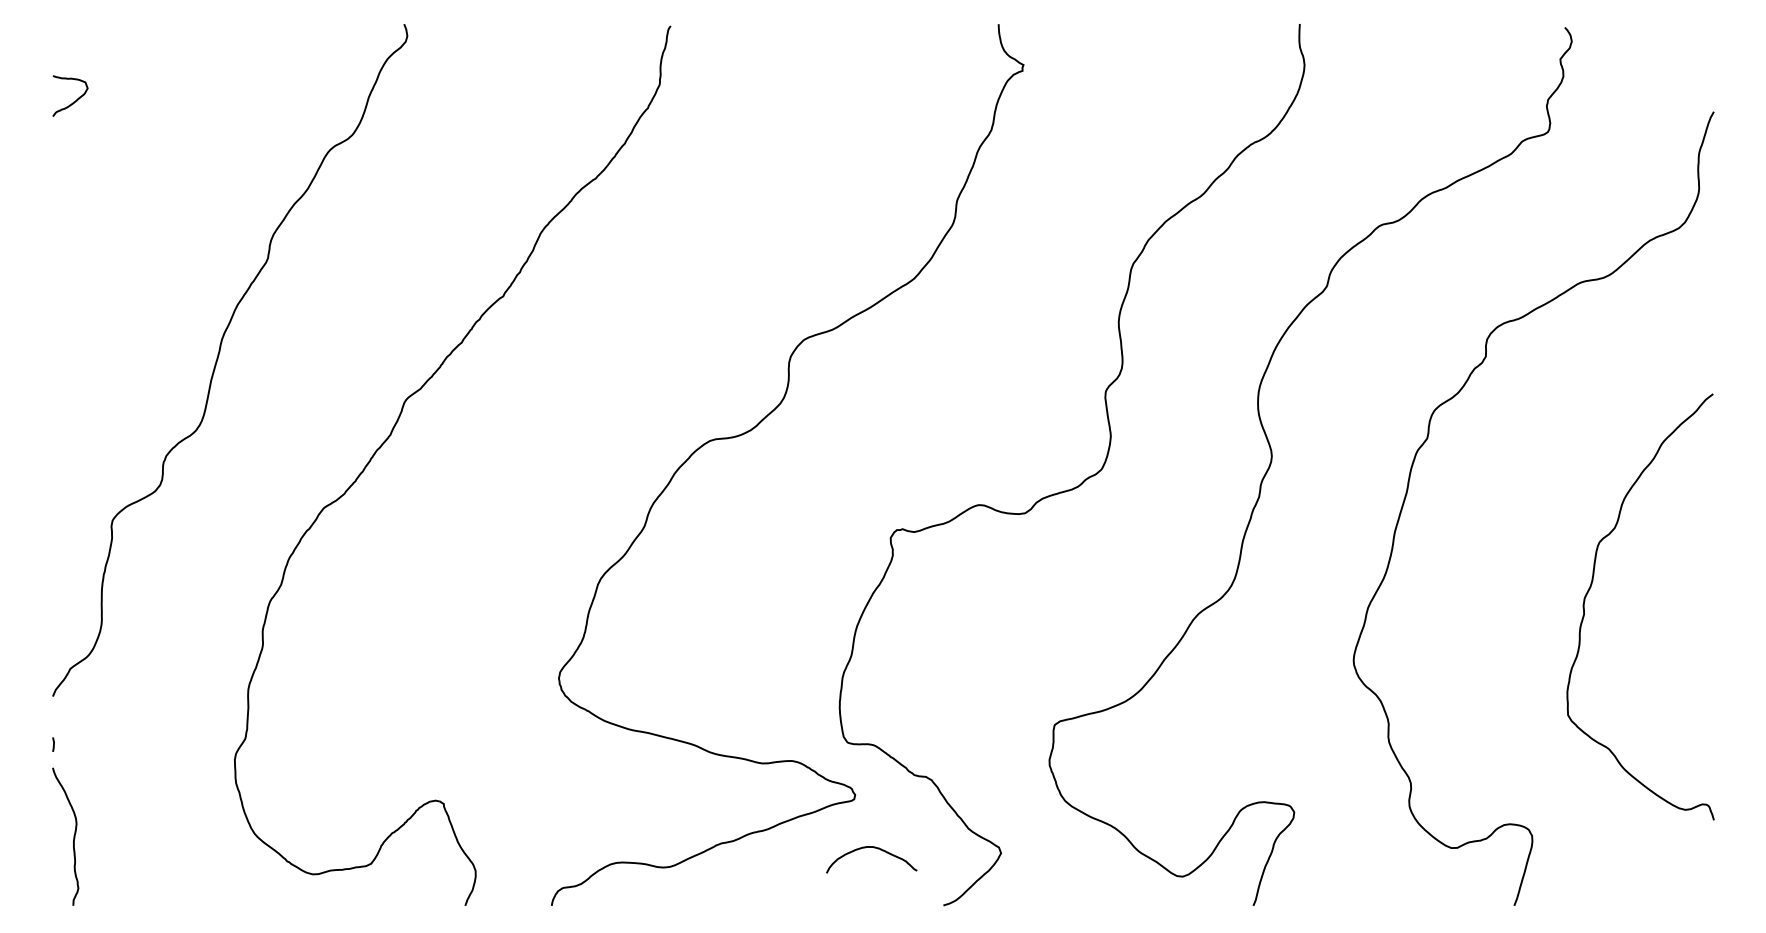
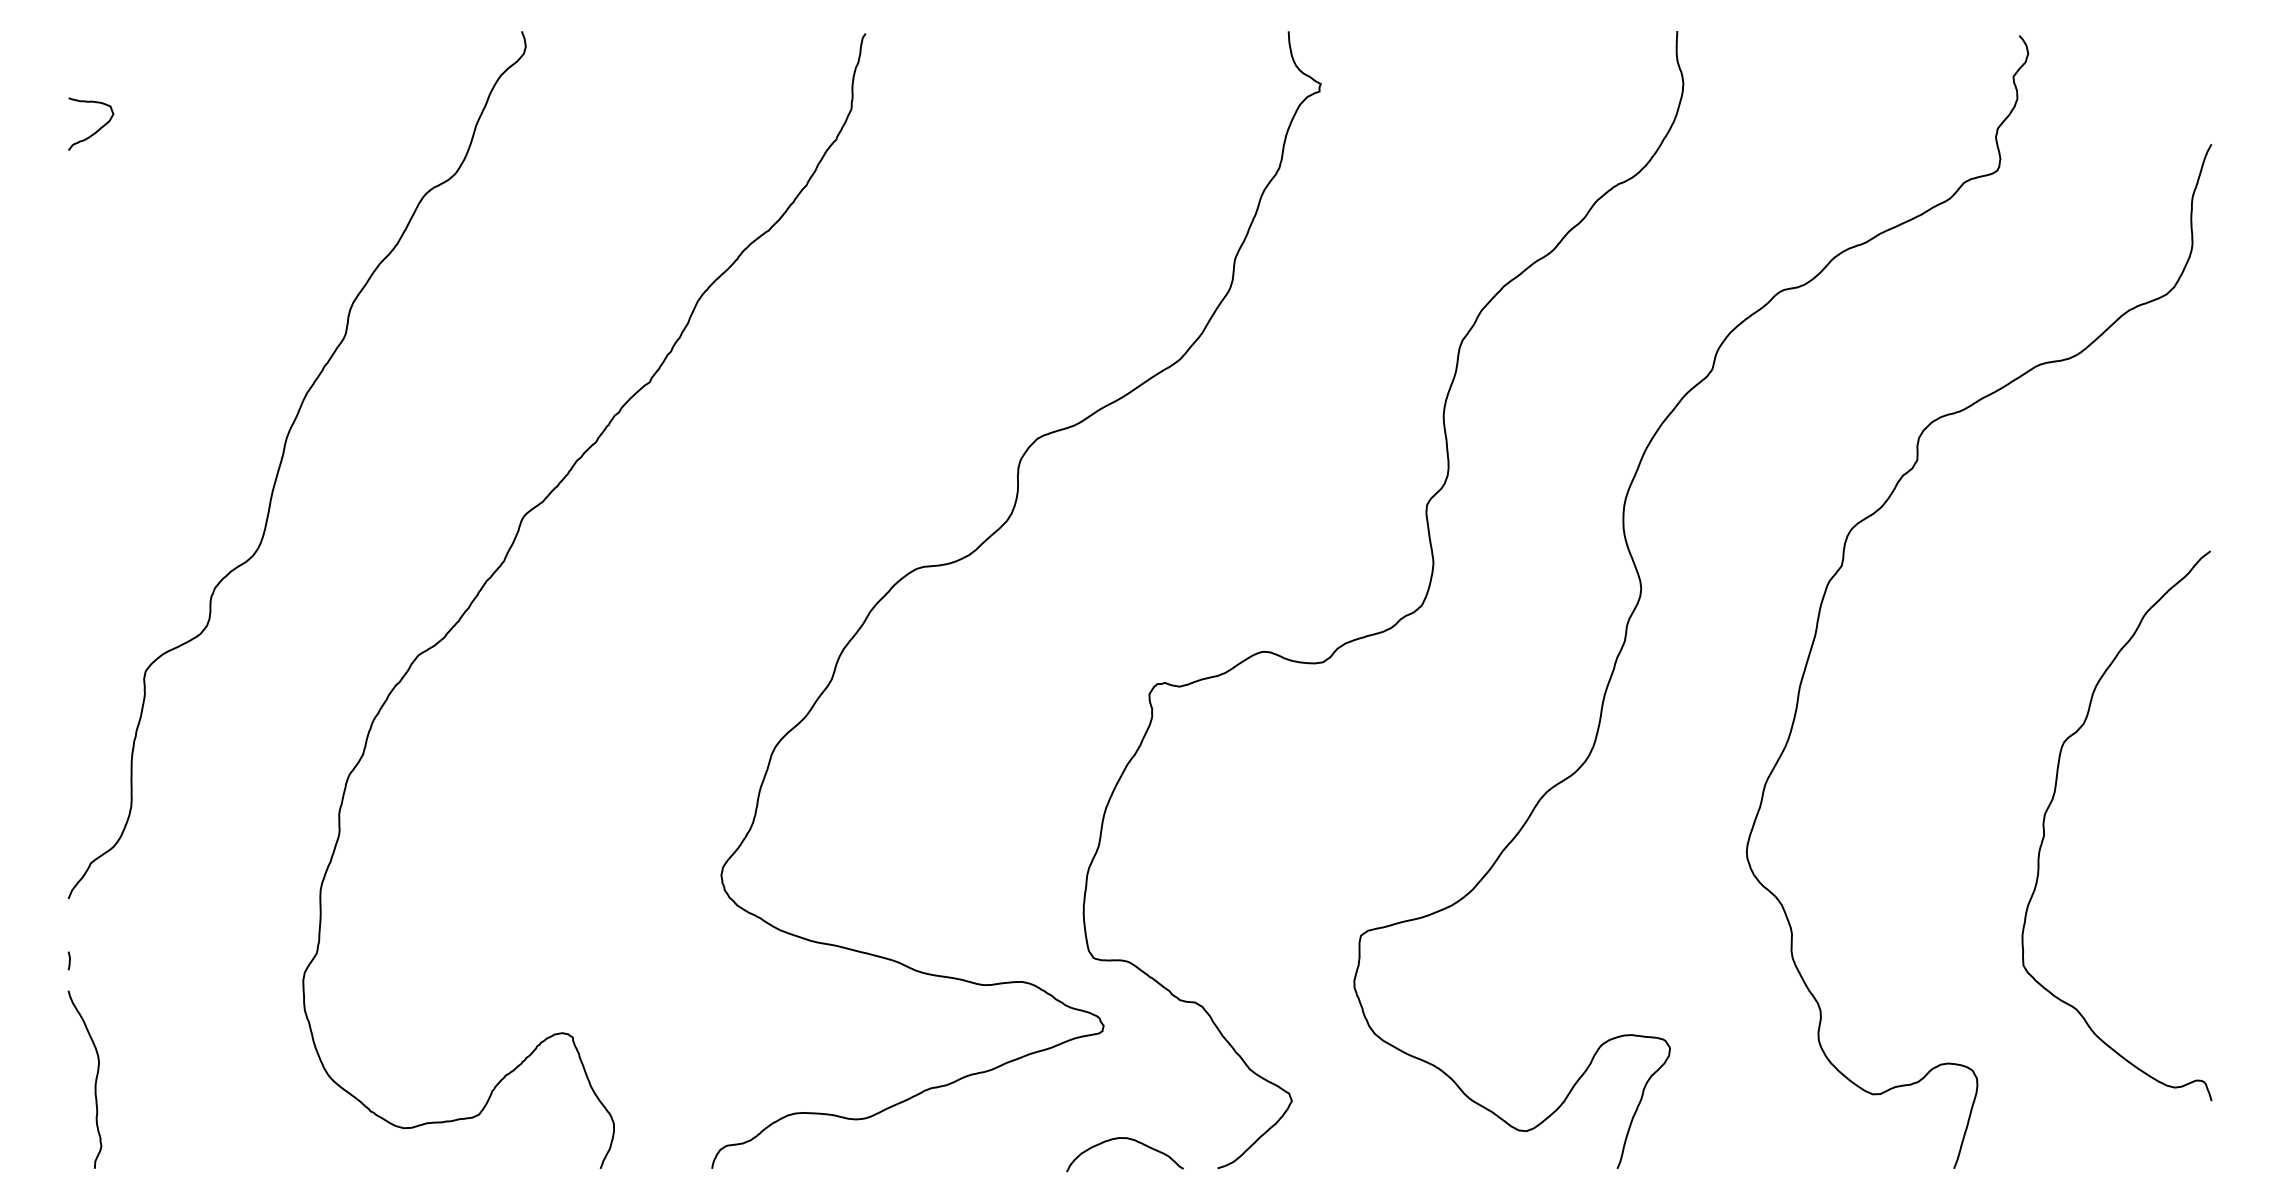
curve: (1591, 587) -> (2053, 800), moved
curve: (874, 848) -> (1128, 1140), moved

